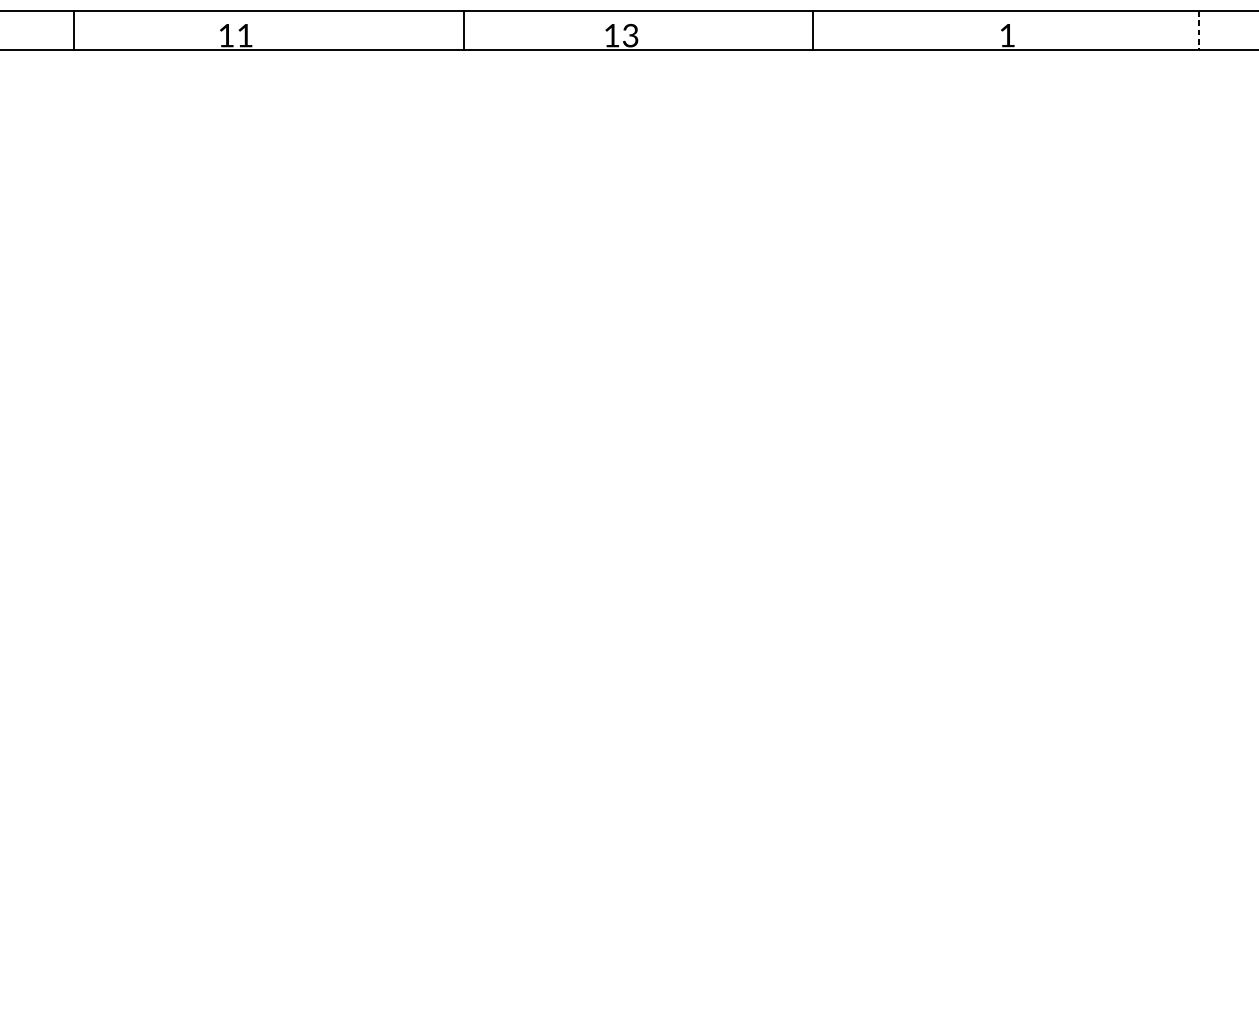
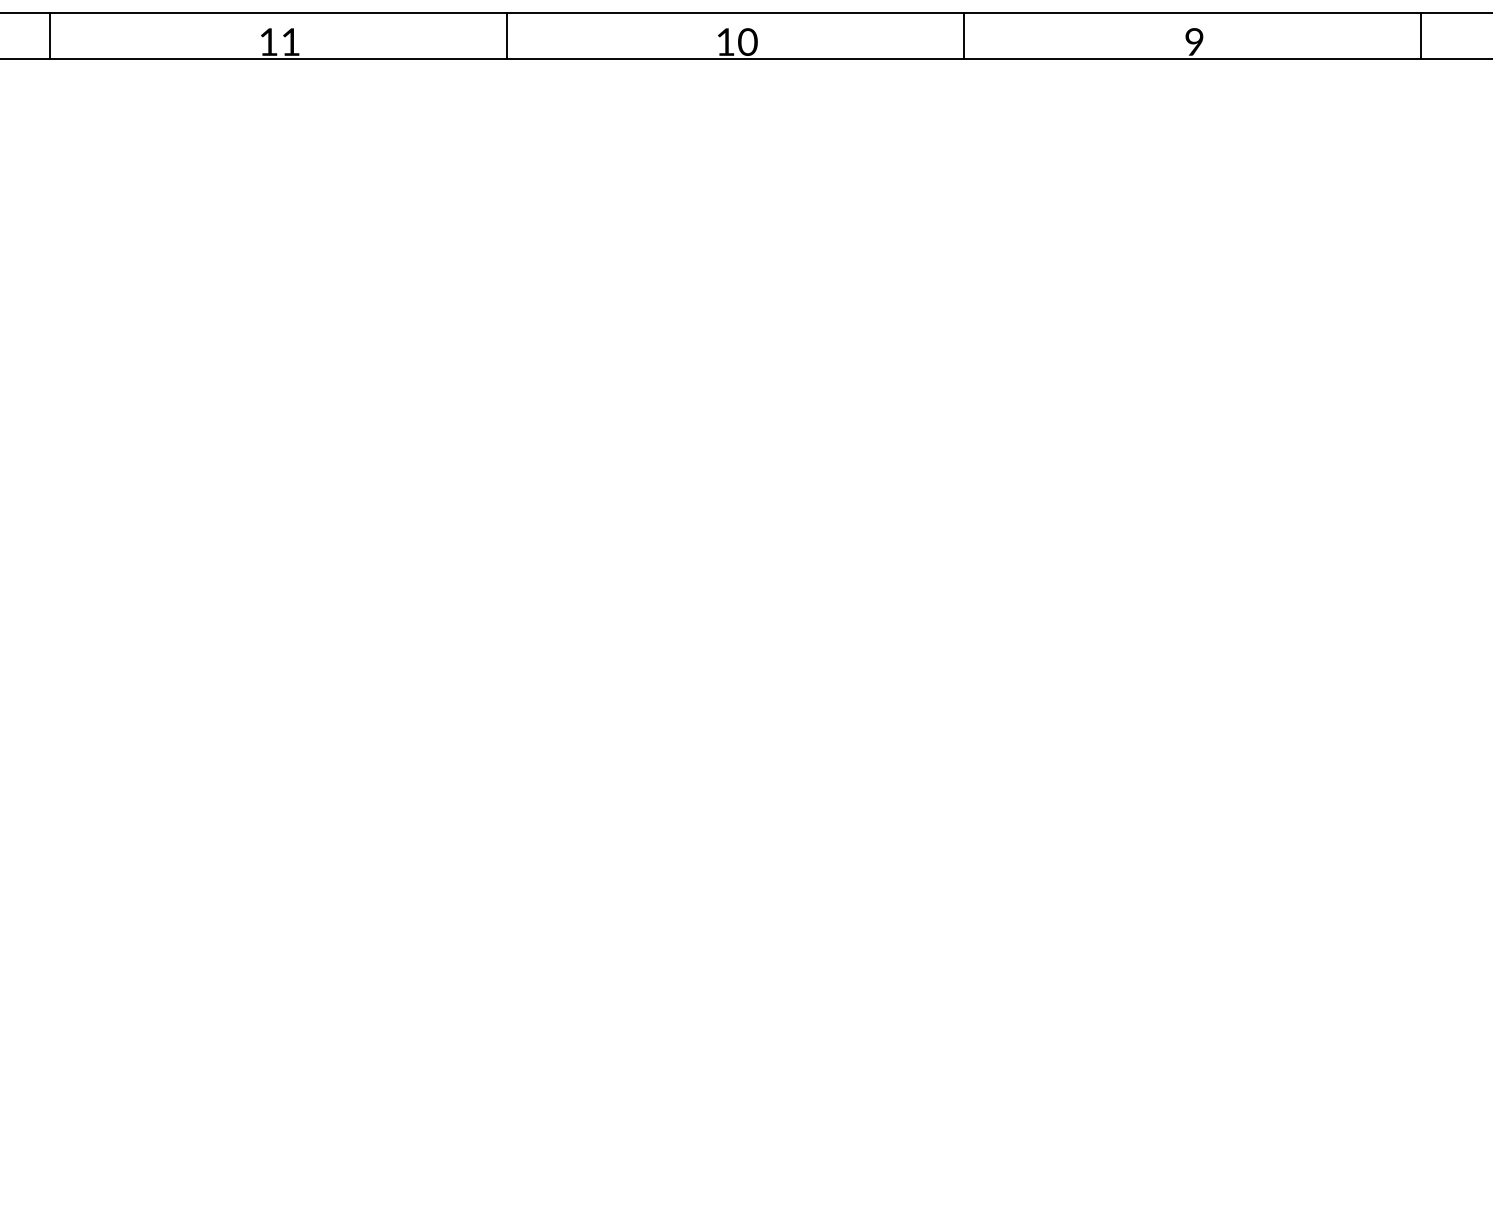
line: (74, 30) -> (50, 35), moved
line: (464, 30) -> (507, 35), moved
line: (1198, 30) -> (1421, 35), dashed -> solid
text: (630, 35) -> (747, 41), 13 -> 10
text: (1007, 35) -> (1194, 41), 1 -> 9

